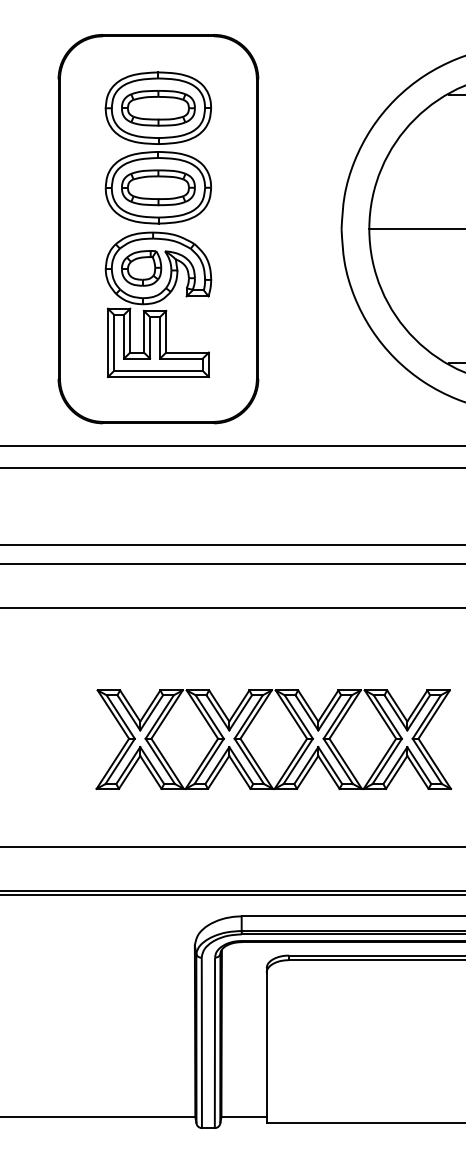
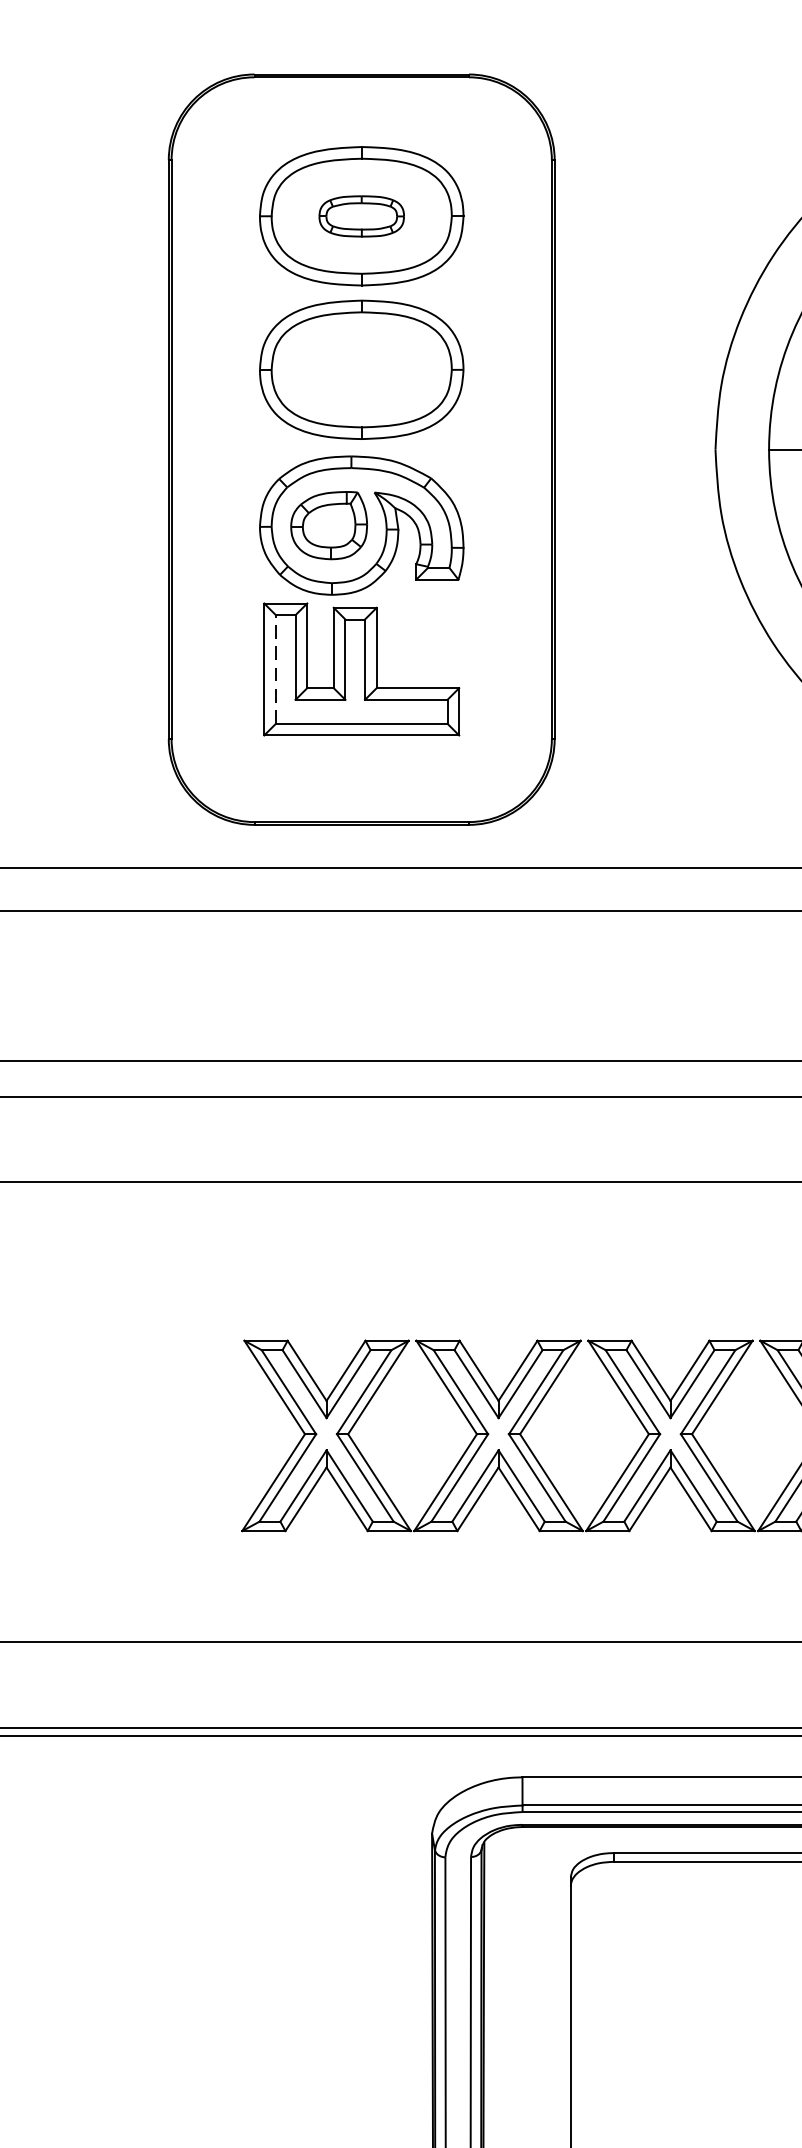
part: (158, 108) -> (361, 216), size x0.6
part: (158, 187) -> (361, 369), removed
line: (114, 342) -> (276, 668), solid -> dashed

